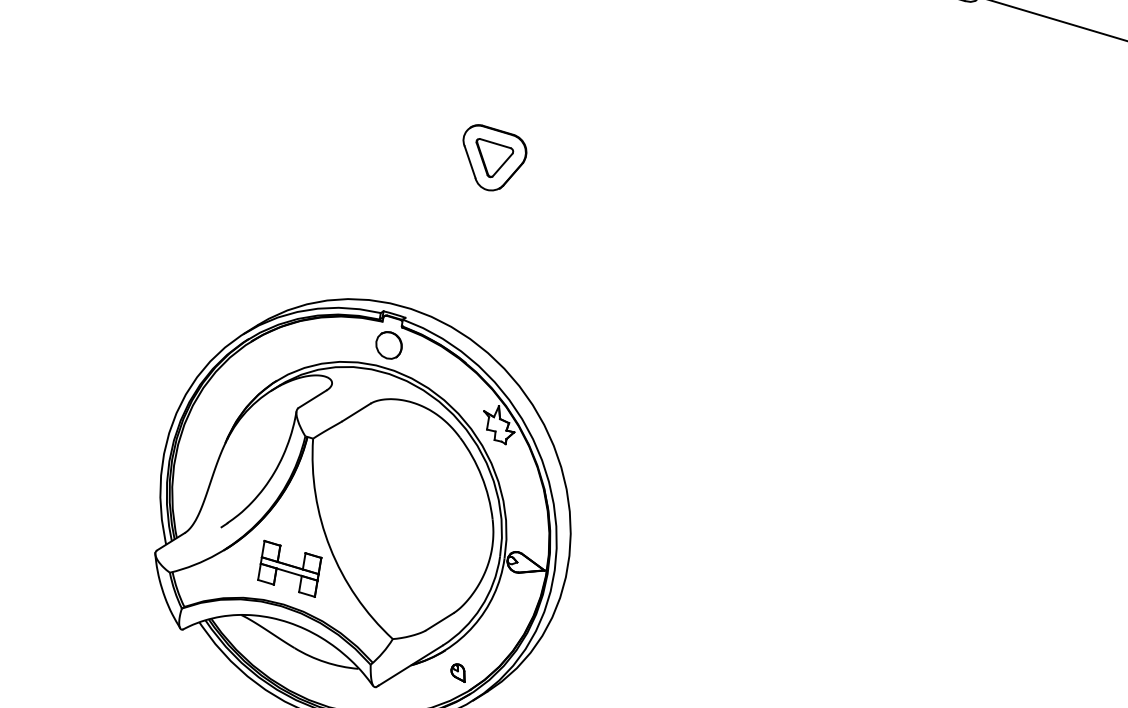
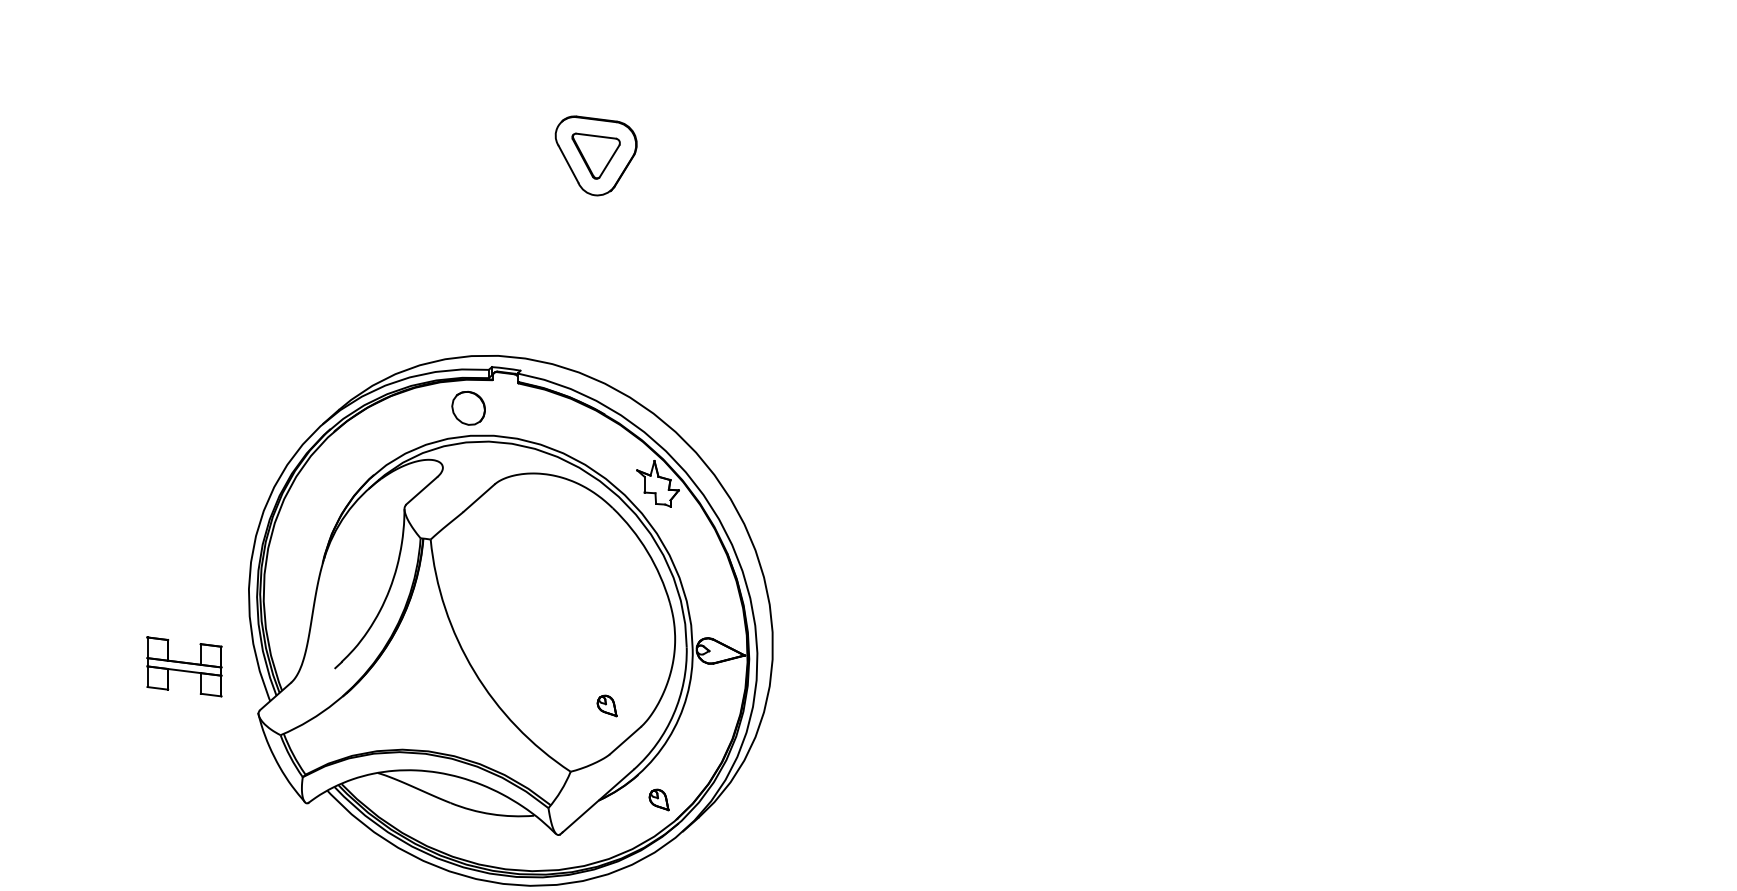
part: (388, 345) -> (468, 408), moved
part: (289, 568) -> (184, 666), moved
part: (429, 591) -> (606, 705), added

